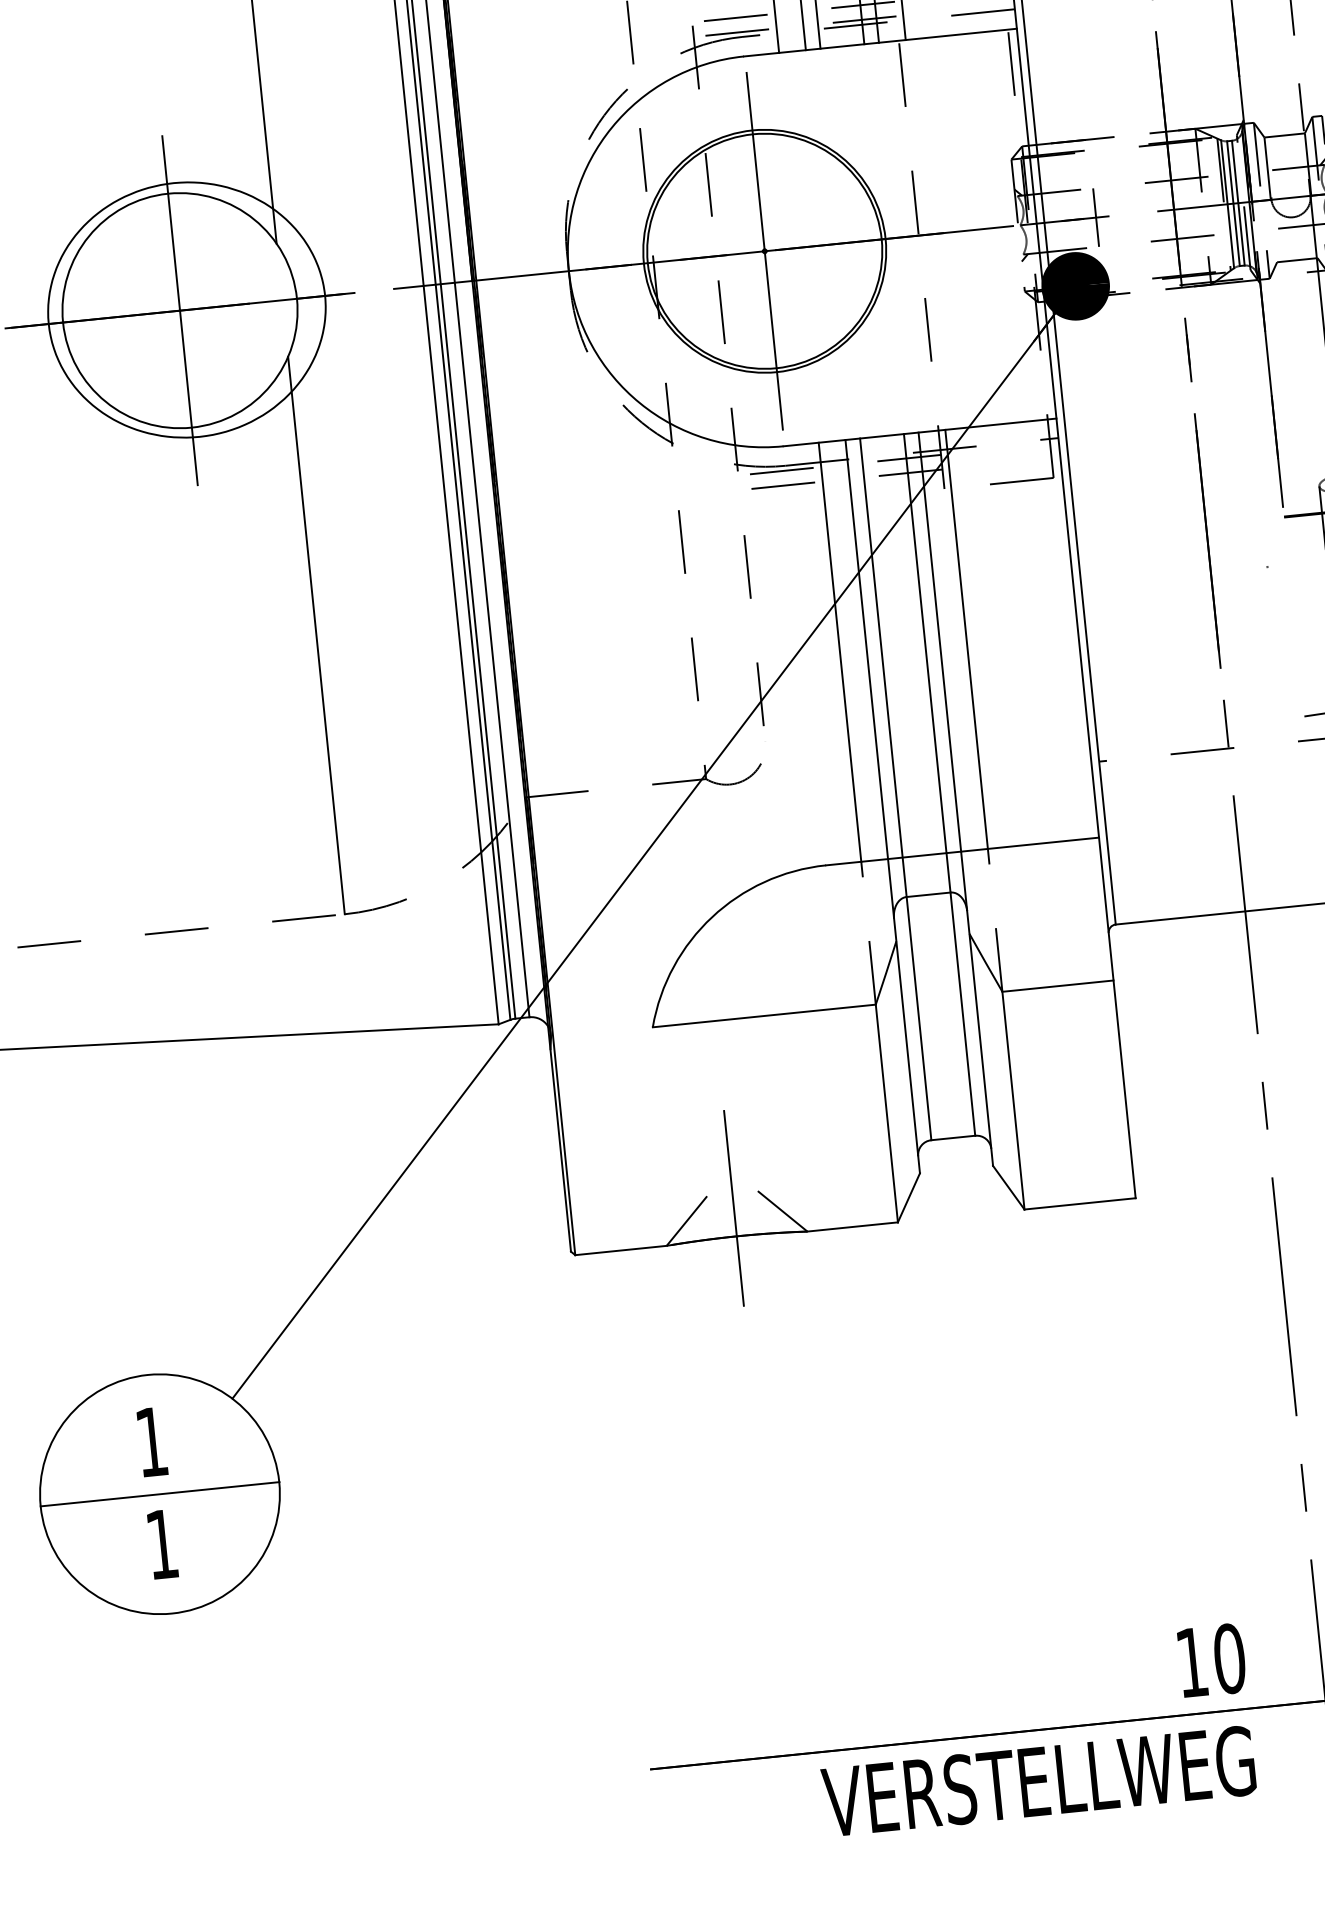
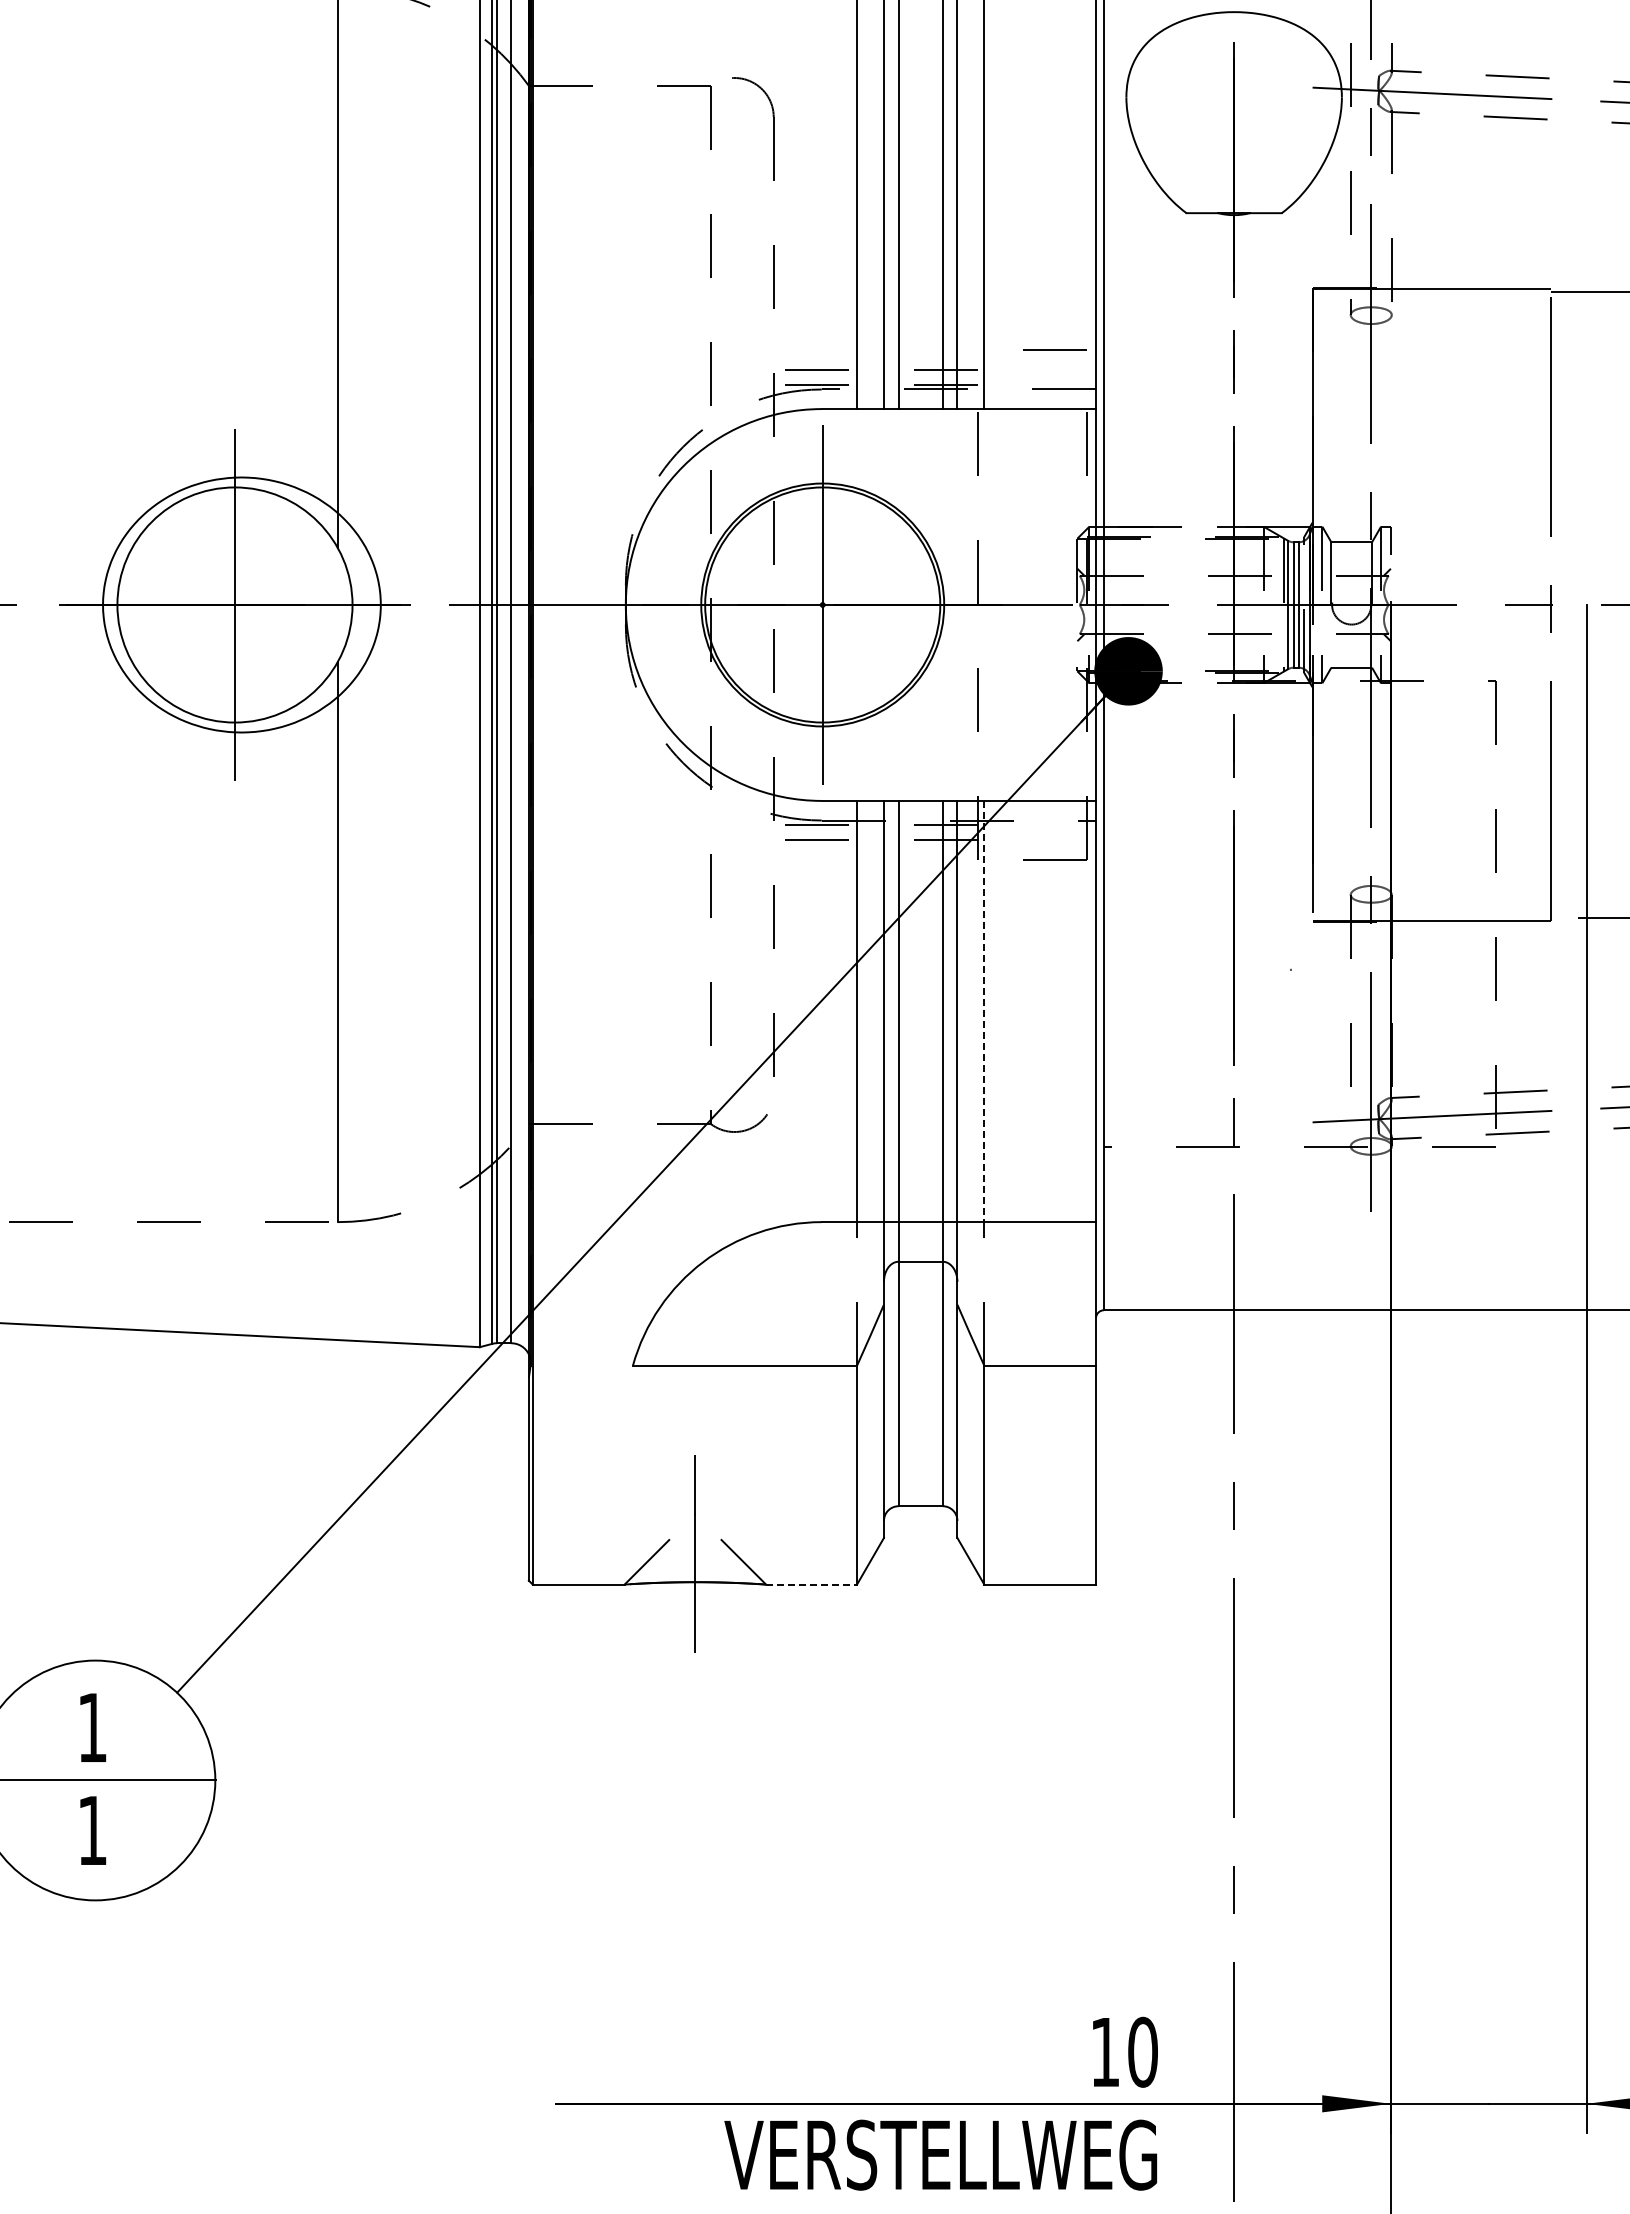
line: (1095, 217) -> (1155, 604), removed
line: (966, 639) -> (984, 1011), solid -> dashed
line: (853, 1226) -> (812, 1584), solid -> dashed

